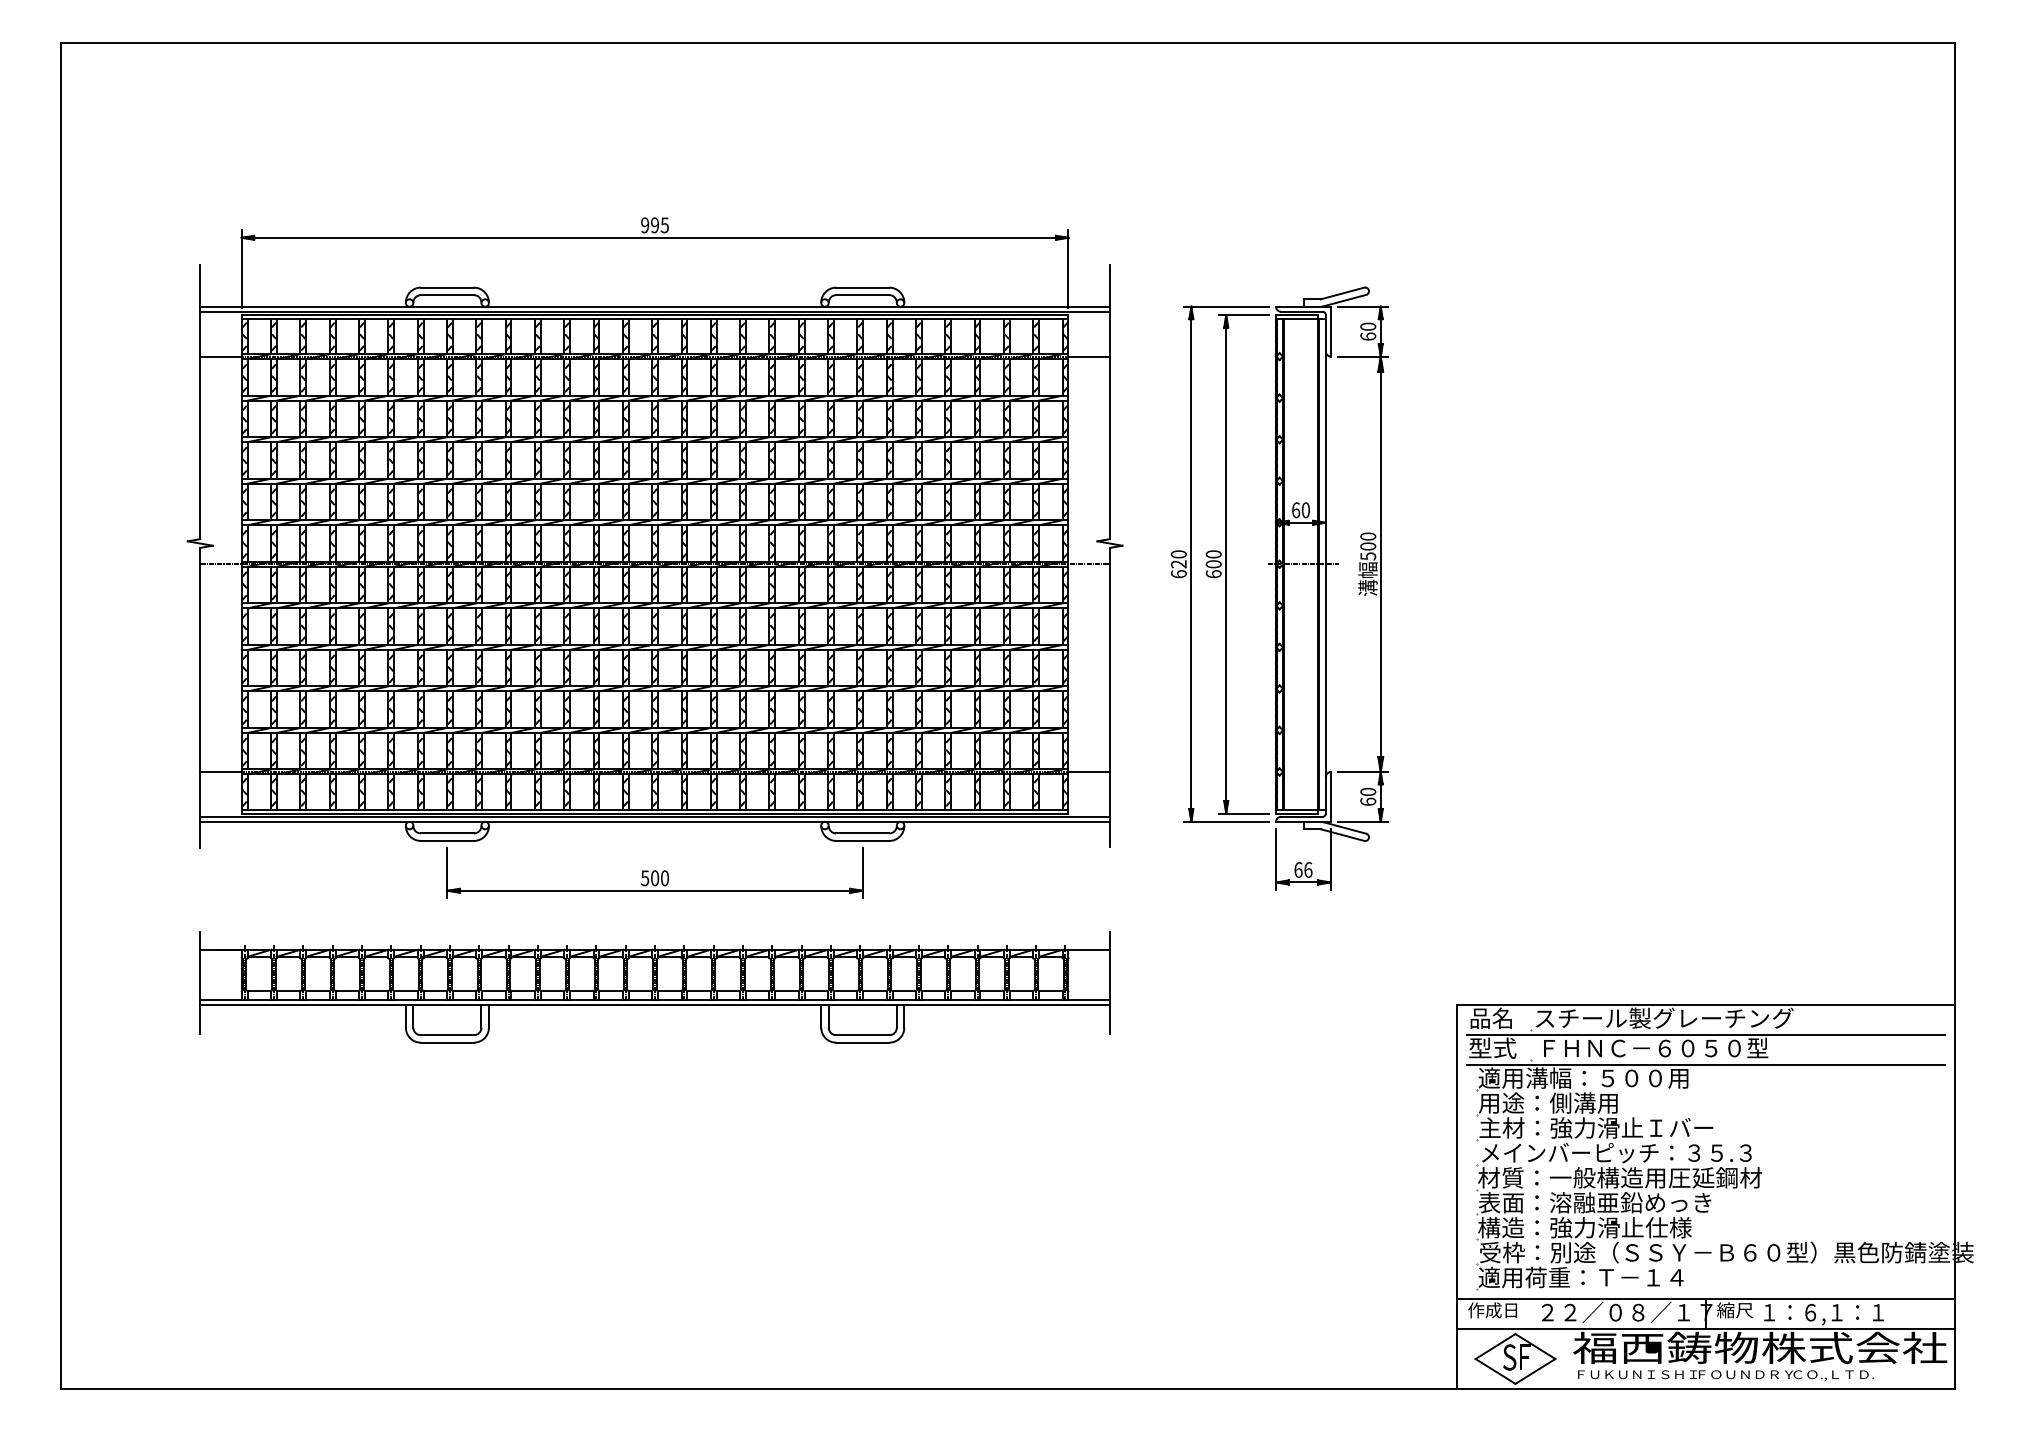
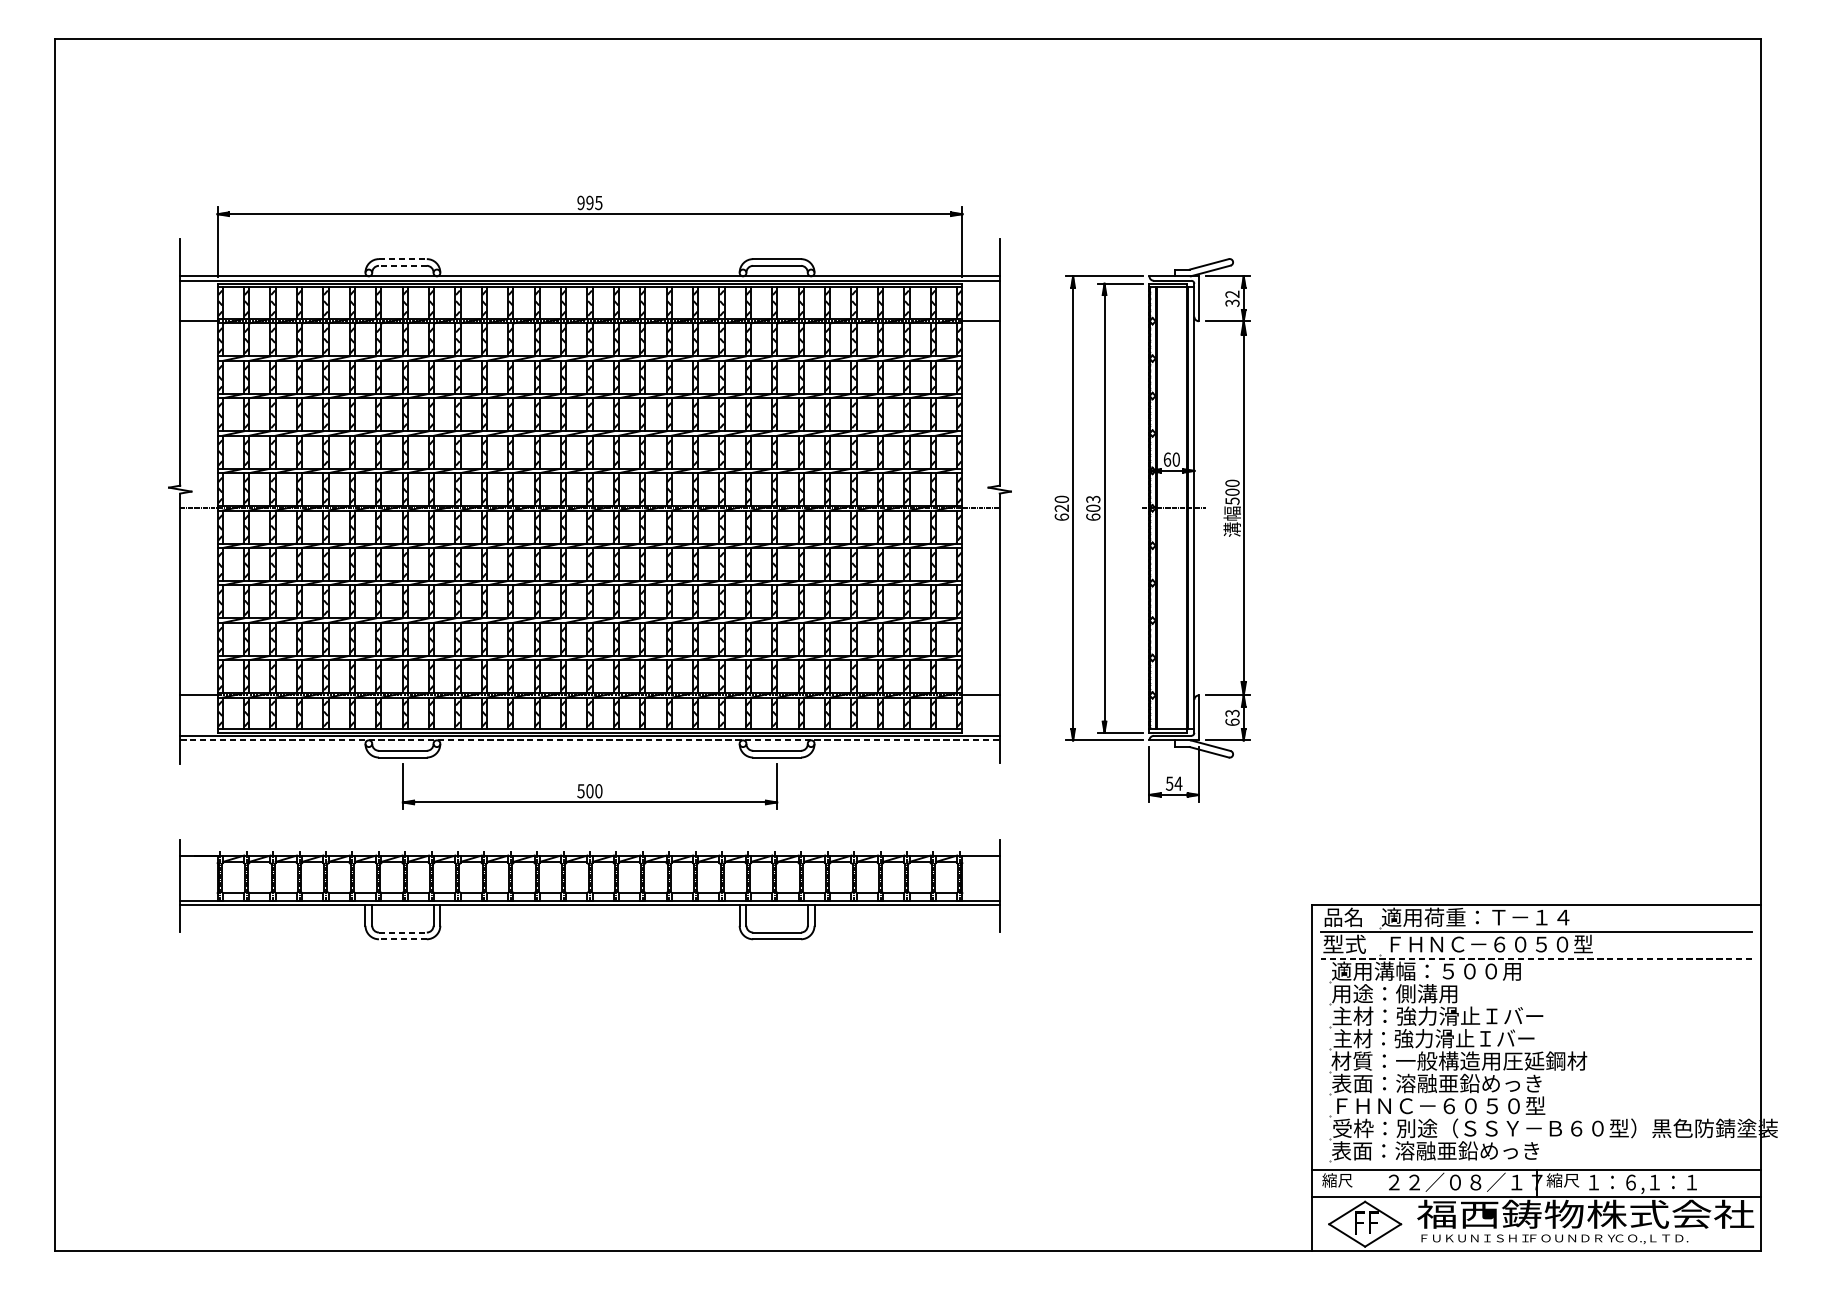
line: (447, 287) -> (402, 258), solid -> dashed
line: (447, 295) -> (402, 266), solid -> dashed
text: (1368, 331) -> (1232, 298), 60 -> 32
text: (1213, 554) -> (1093, 499), 600 -> 603
text: (1368, 792) -> (1232, 713), 60 -> 63
line: (655, 821) -> (590, 740), solid -> dashed
text: (1303, 869) -> (1174, 783), 66 -> 54
text: (1663, 1017) -> (1498, 916), スチール製グレーチング -> 適用荷重：Ｔ－１４
line: (447, 1035) -> (402, 932), solid -> dashed
line: (447, 1042) -> (402, 939), solid -> dashed
line: (1705, 1064) -> (1536, 958), solid -> dashed
text: (1615, 1152) -> (1455, 1038), メインバーピッチ：３５.３ -> 主材：強力滑止Ｉバー
text: (1596, 1227) -> (1438, 1105), 構造：強力滑止仕様 -> ＦＨＮＣ－６０５０型
text: (1593, 1277) -> (1435, 1150), 適用荷重：Ｔ－１４ -> 表面：溶融亜鉛めっき
text: (1492, 1310) -> (1344, 1180), 作成日 -> 縮尺
text: (1509, 1357) -> (1359, 1222), S -> F

